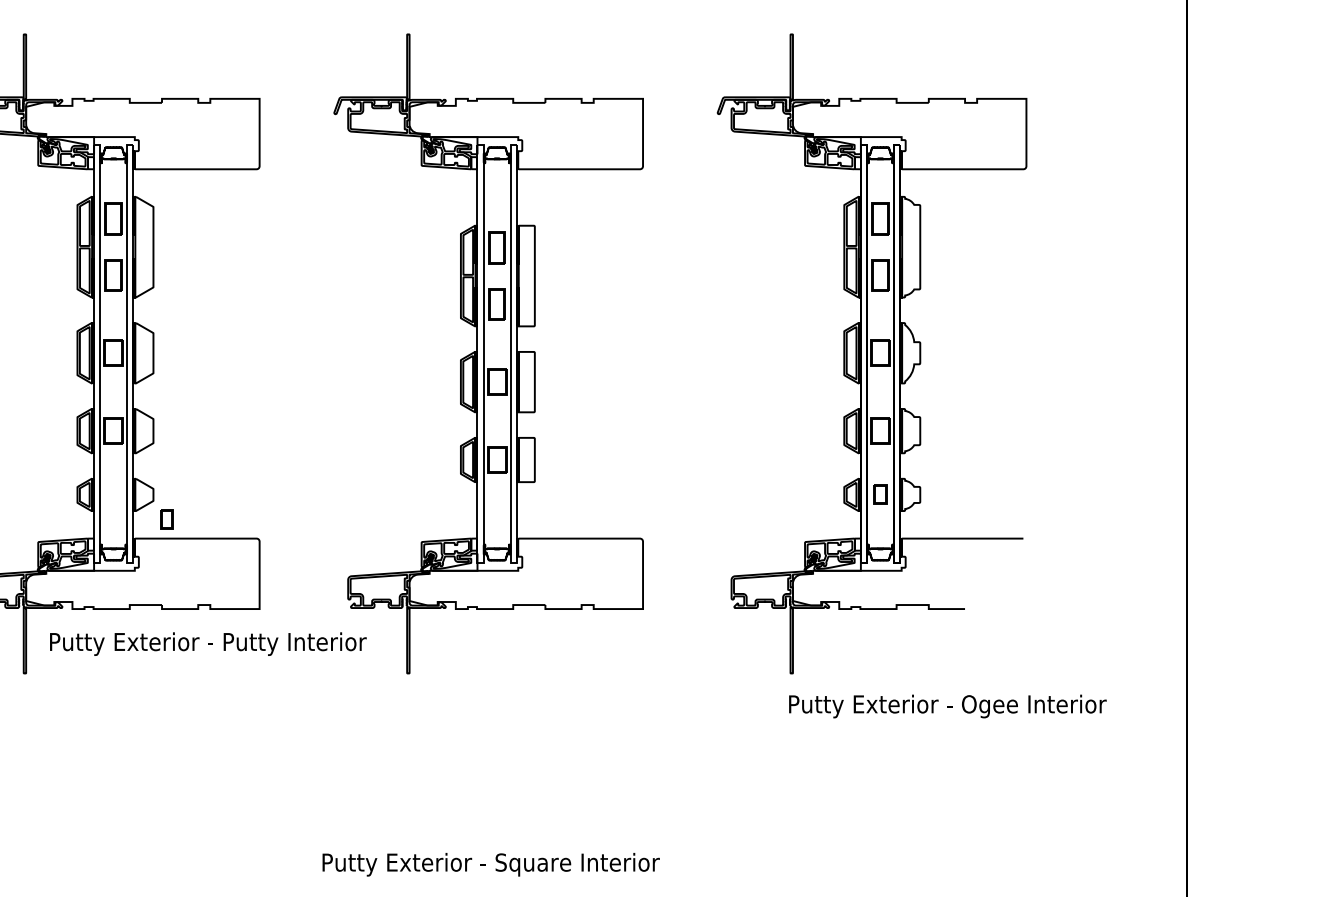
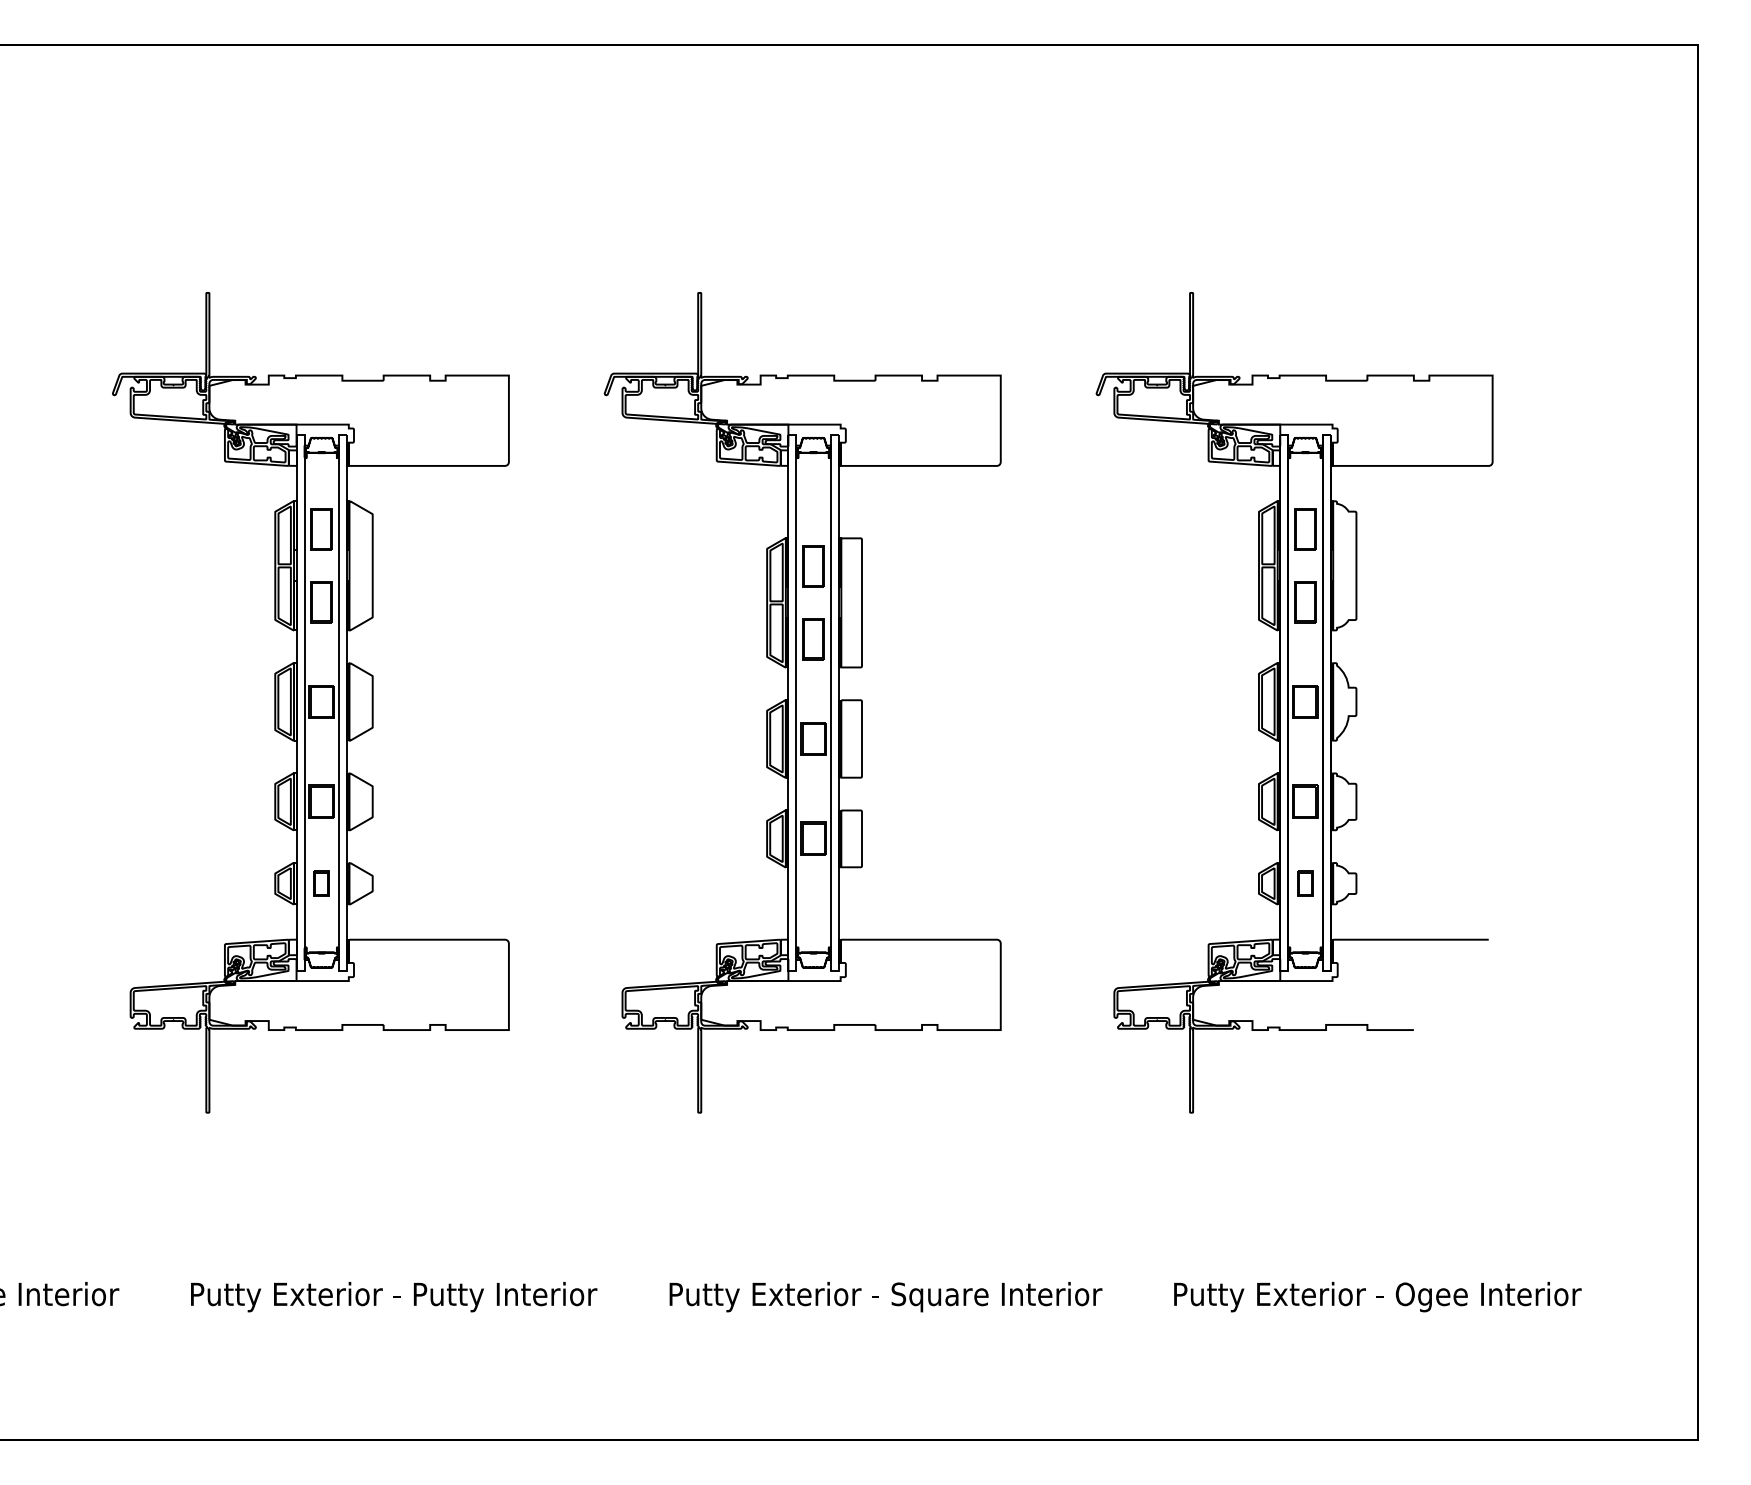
part: (166, 518) -> (321, 883), moved
text: (208, 644) -> (394, 1297), moved
text: (947, 706) -> (1377, 1297), moved
text: (490, 865) -> (885, 1297), moved

